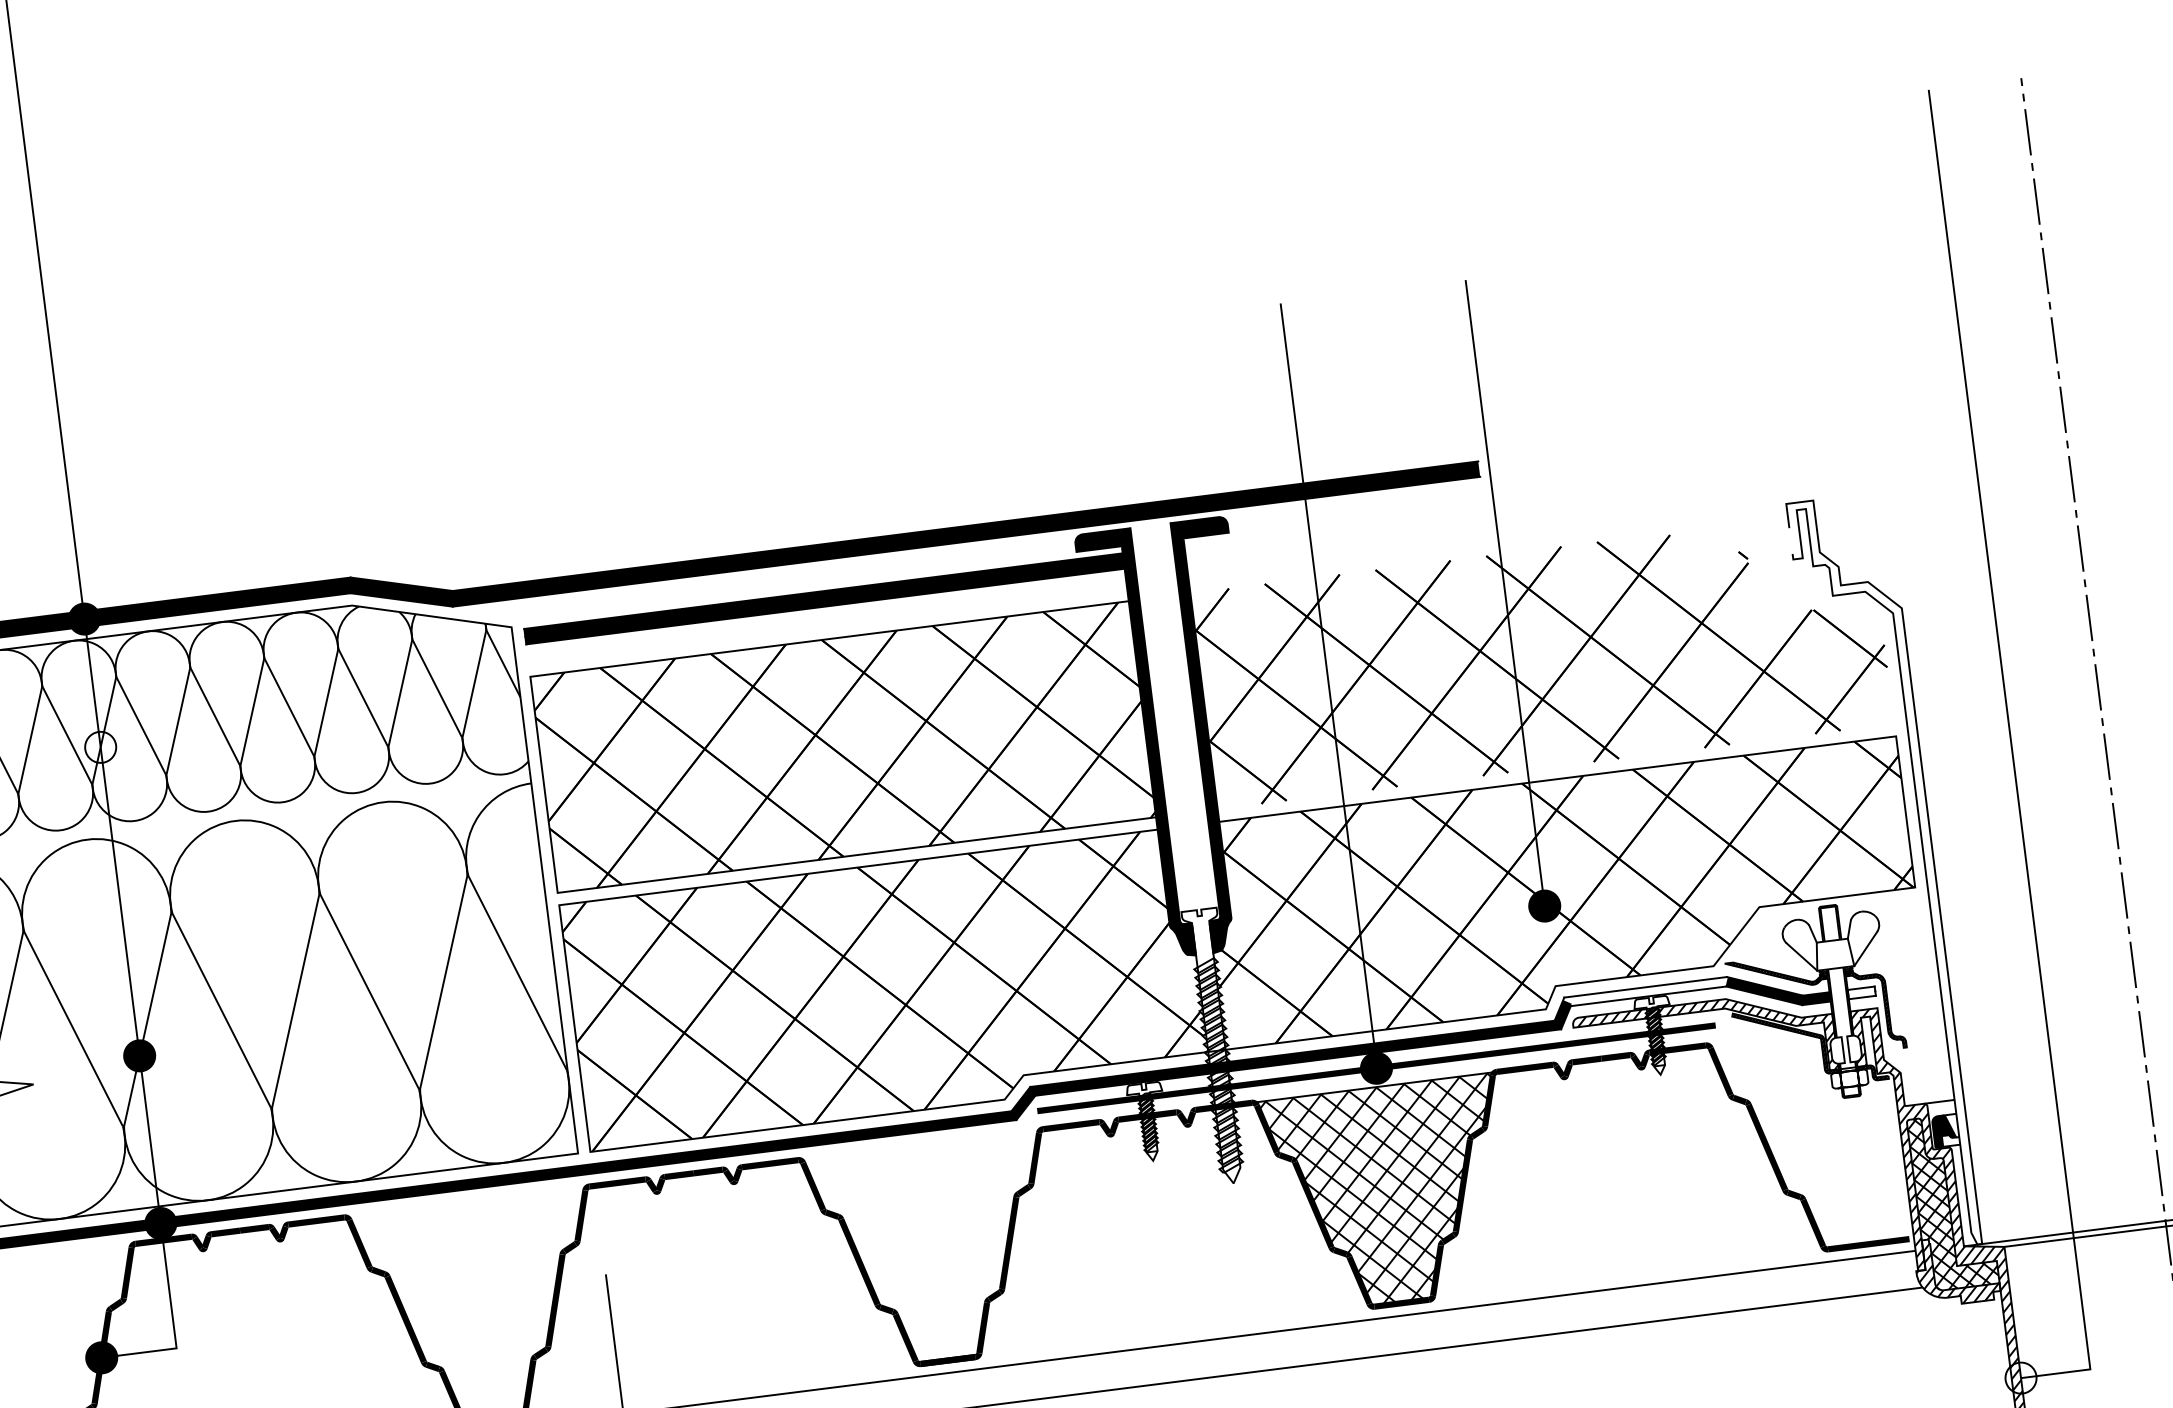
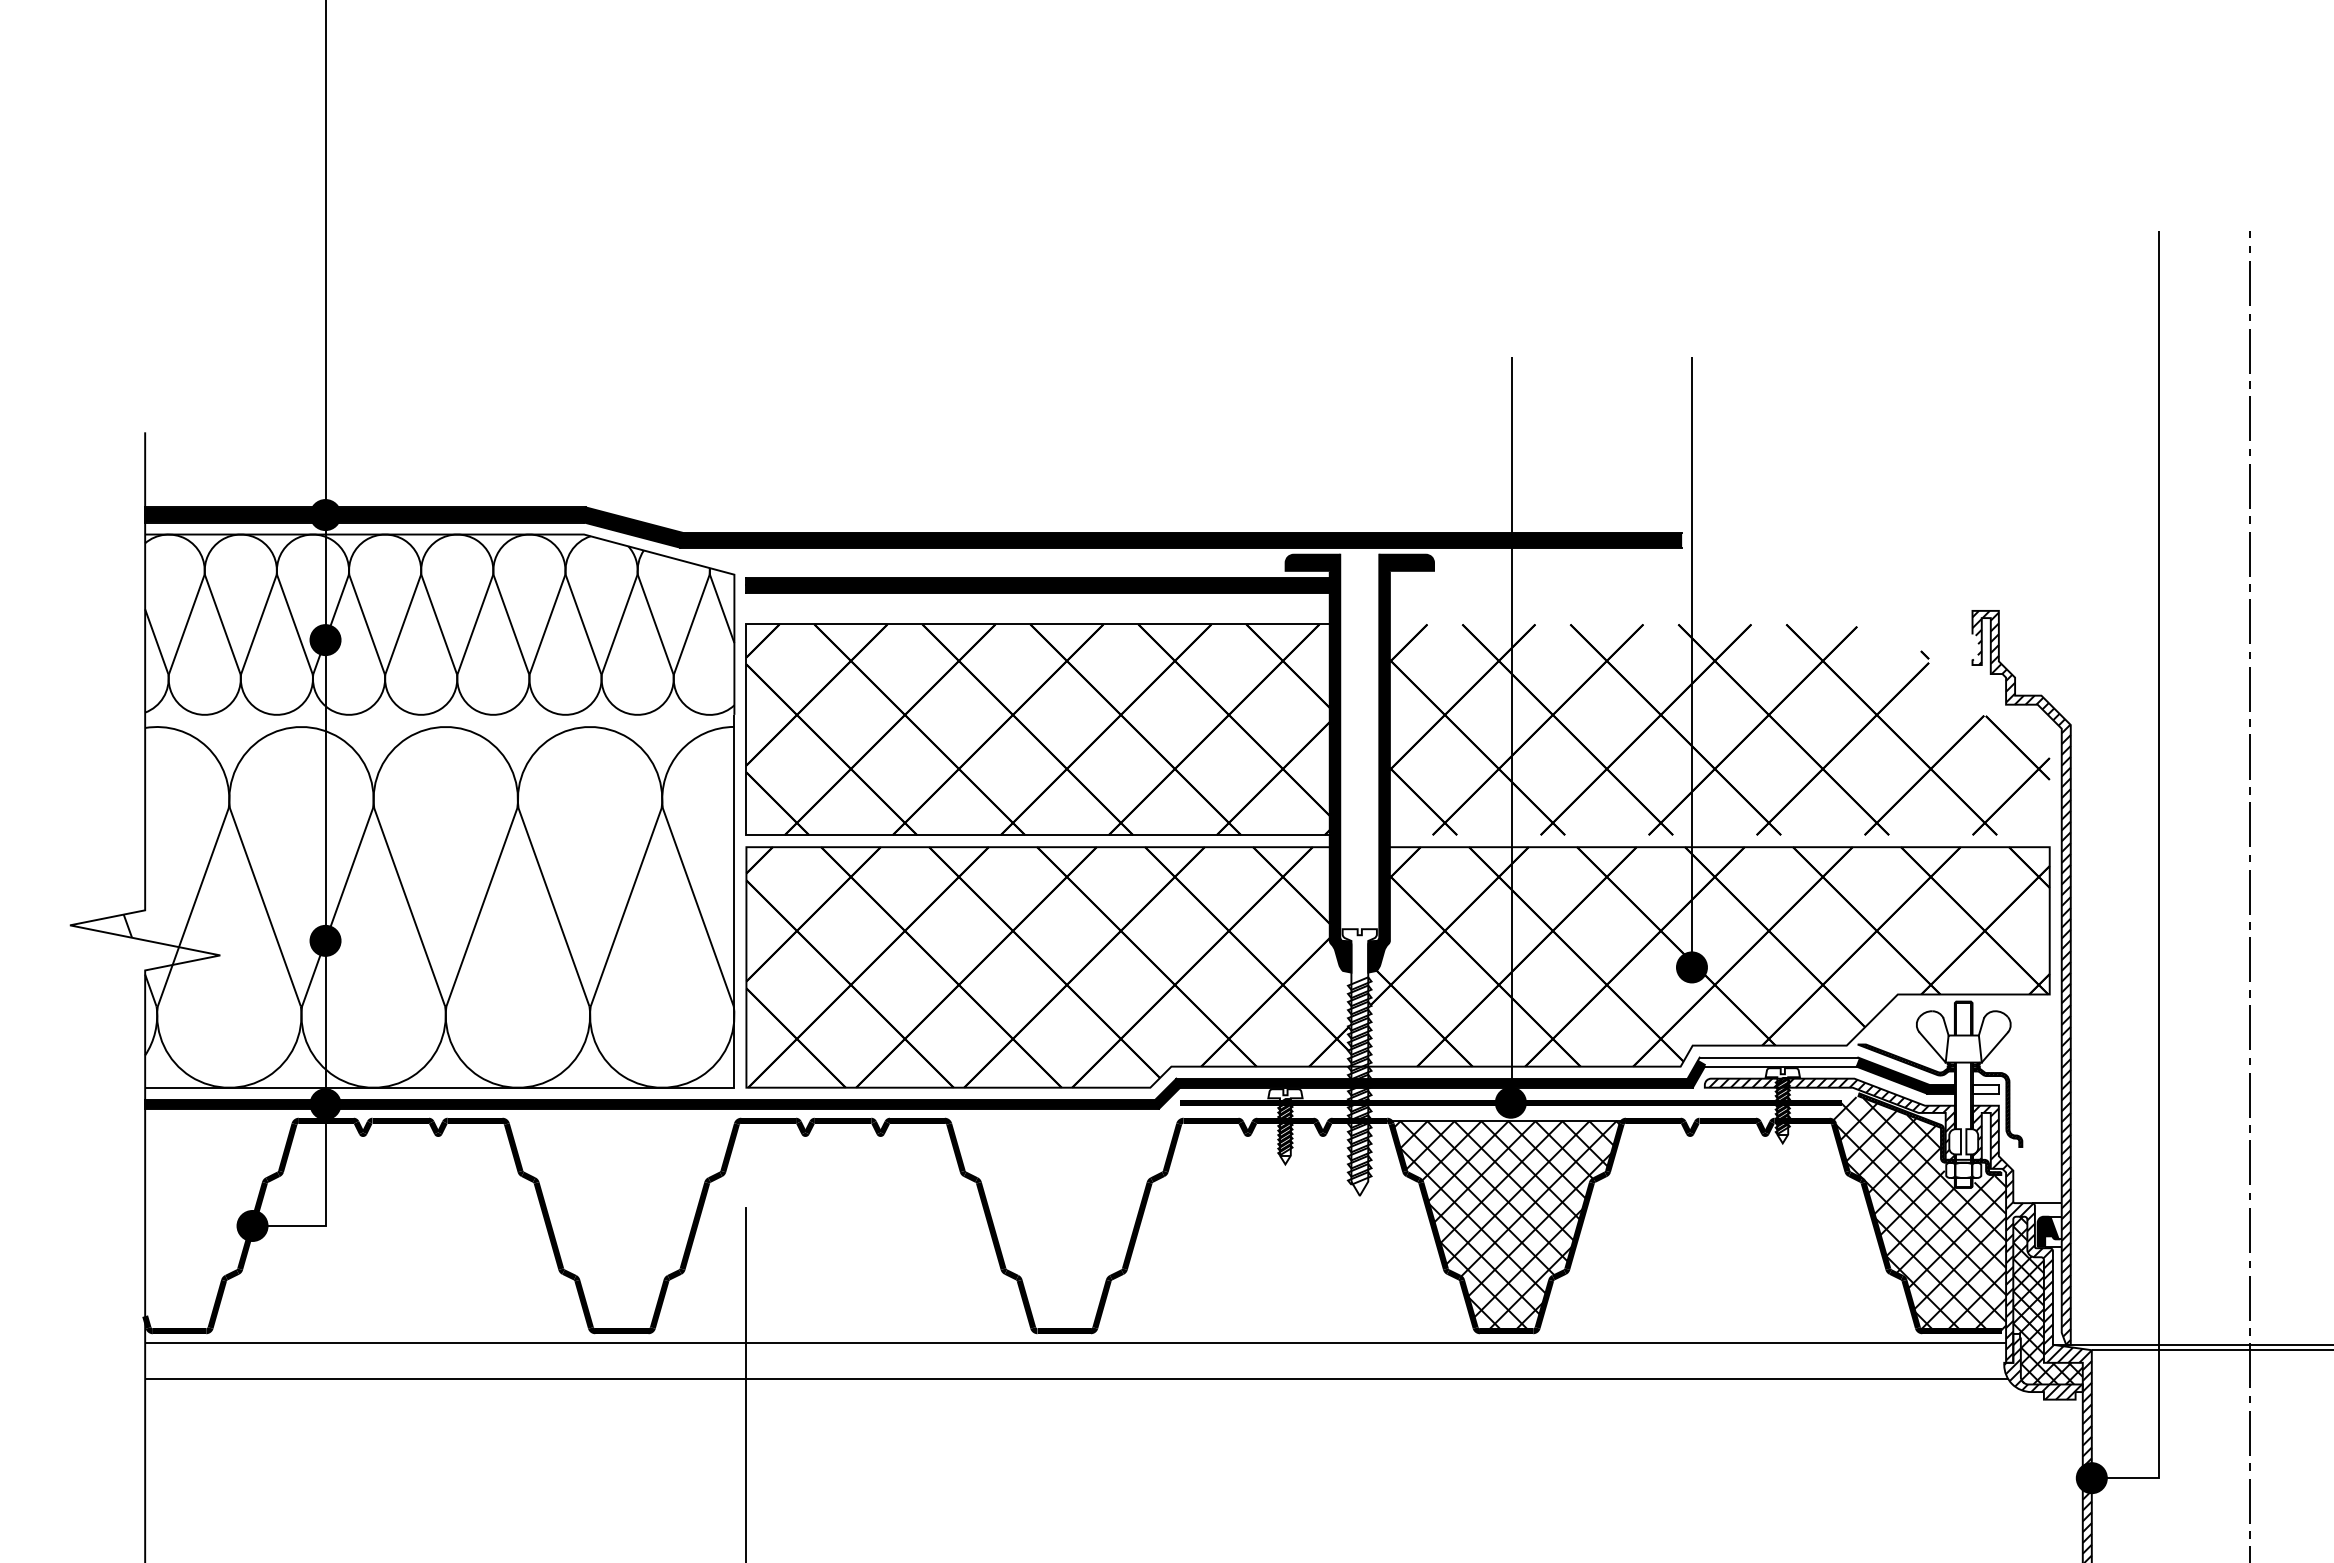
fill: (100, 747) -> (325, 640), added
hatch: (1884, 873) -> (2021, 977), added
hatch: (1810, 1130) -> (1919, 1214), added
fill: (2020, 1378) -> (2091, 1478), added

